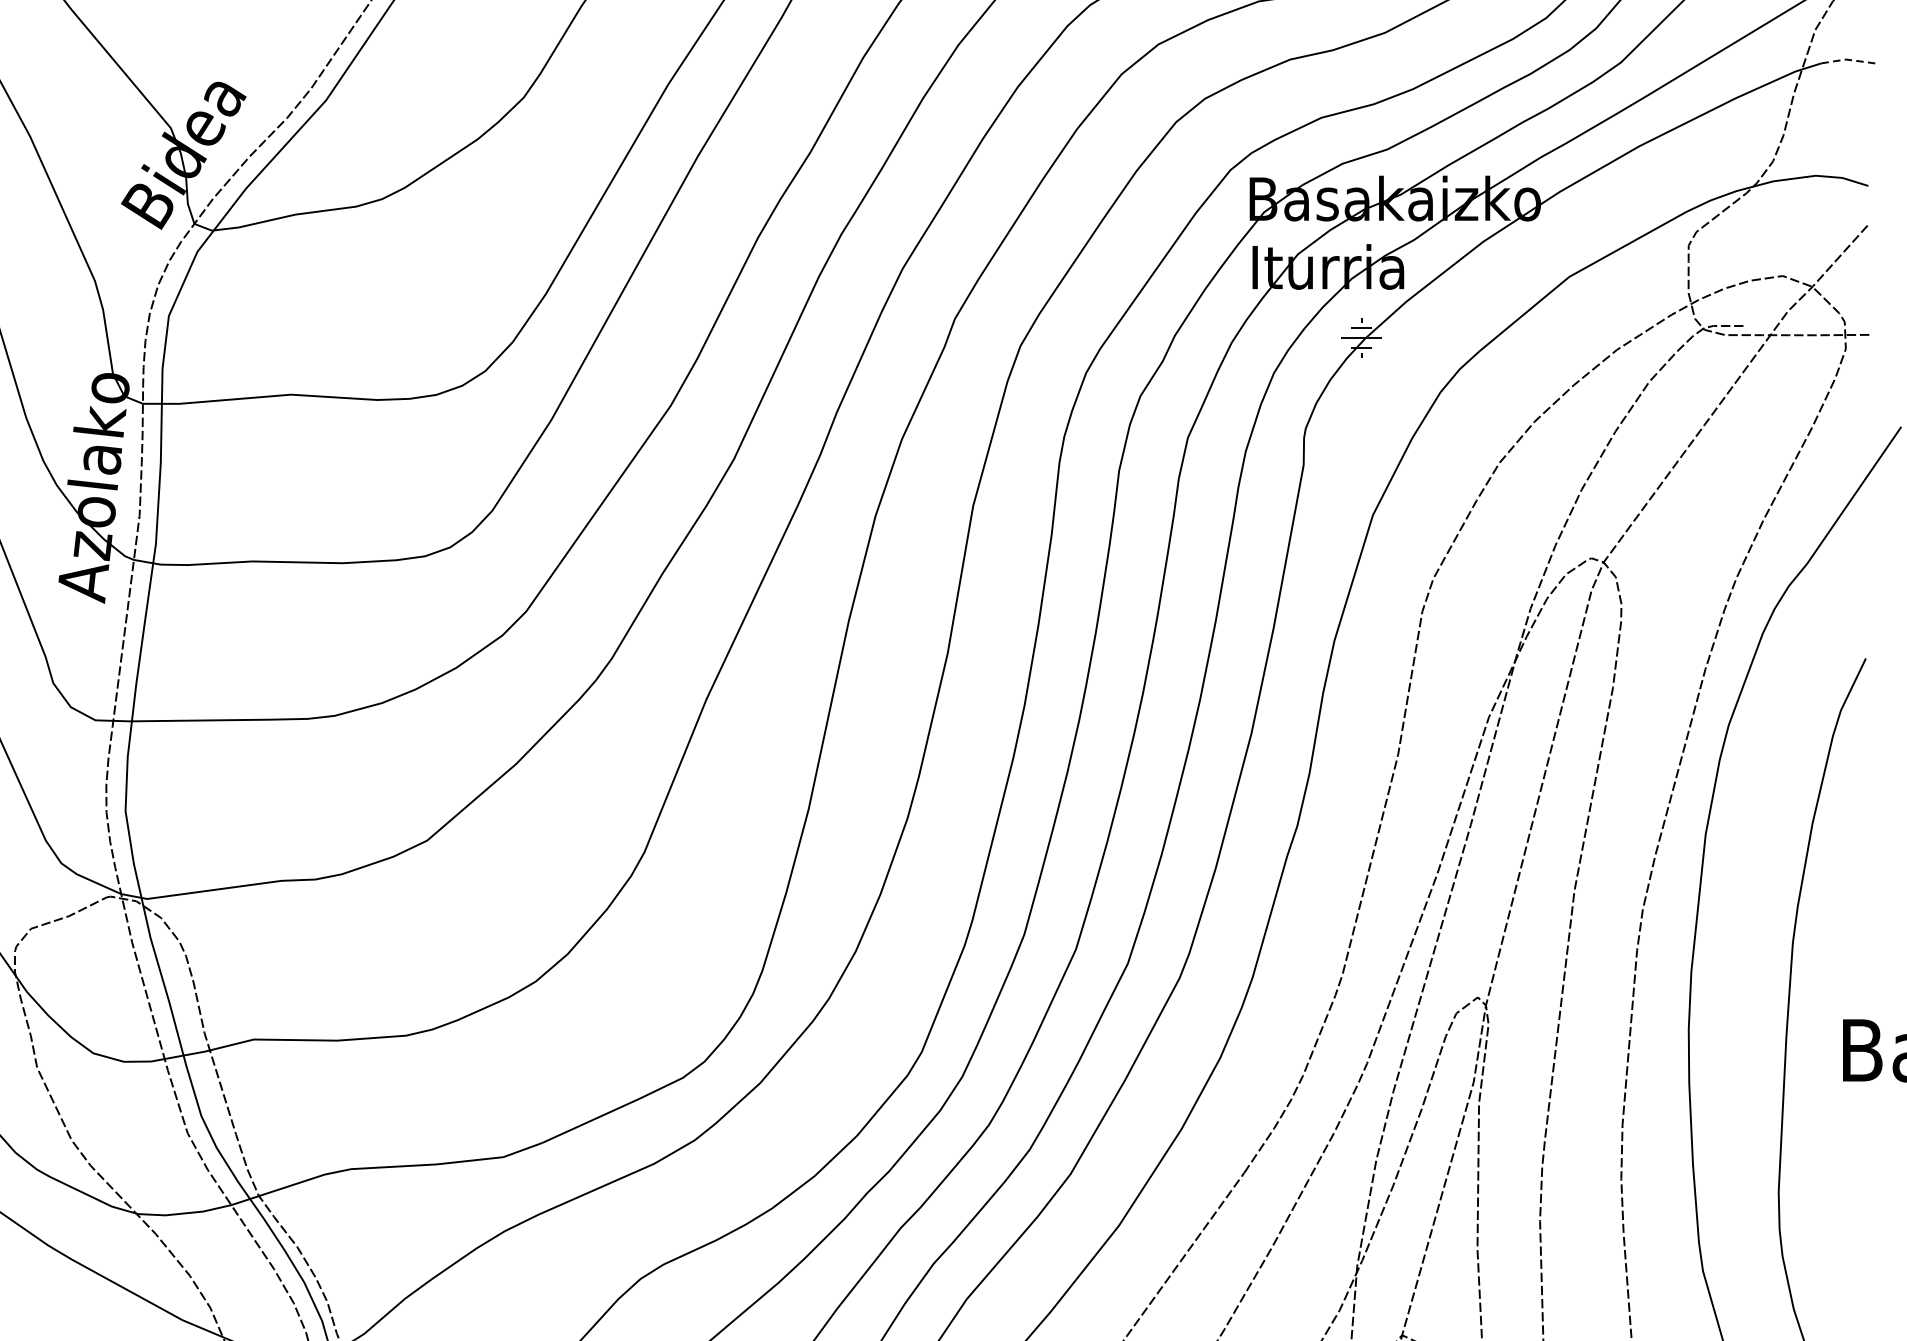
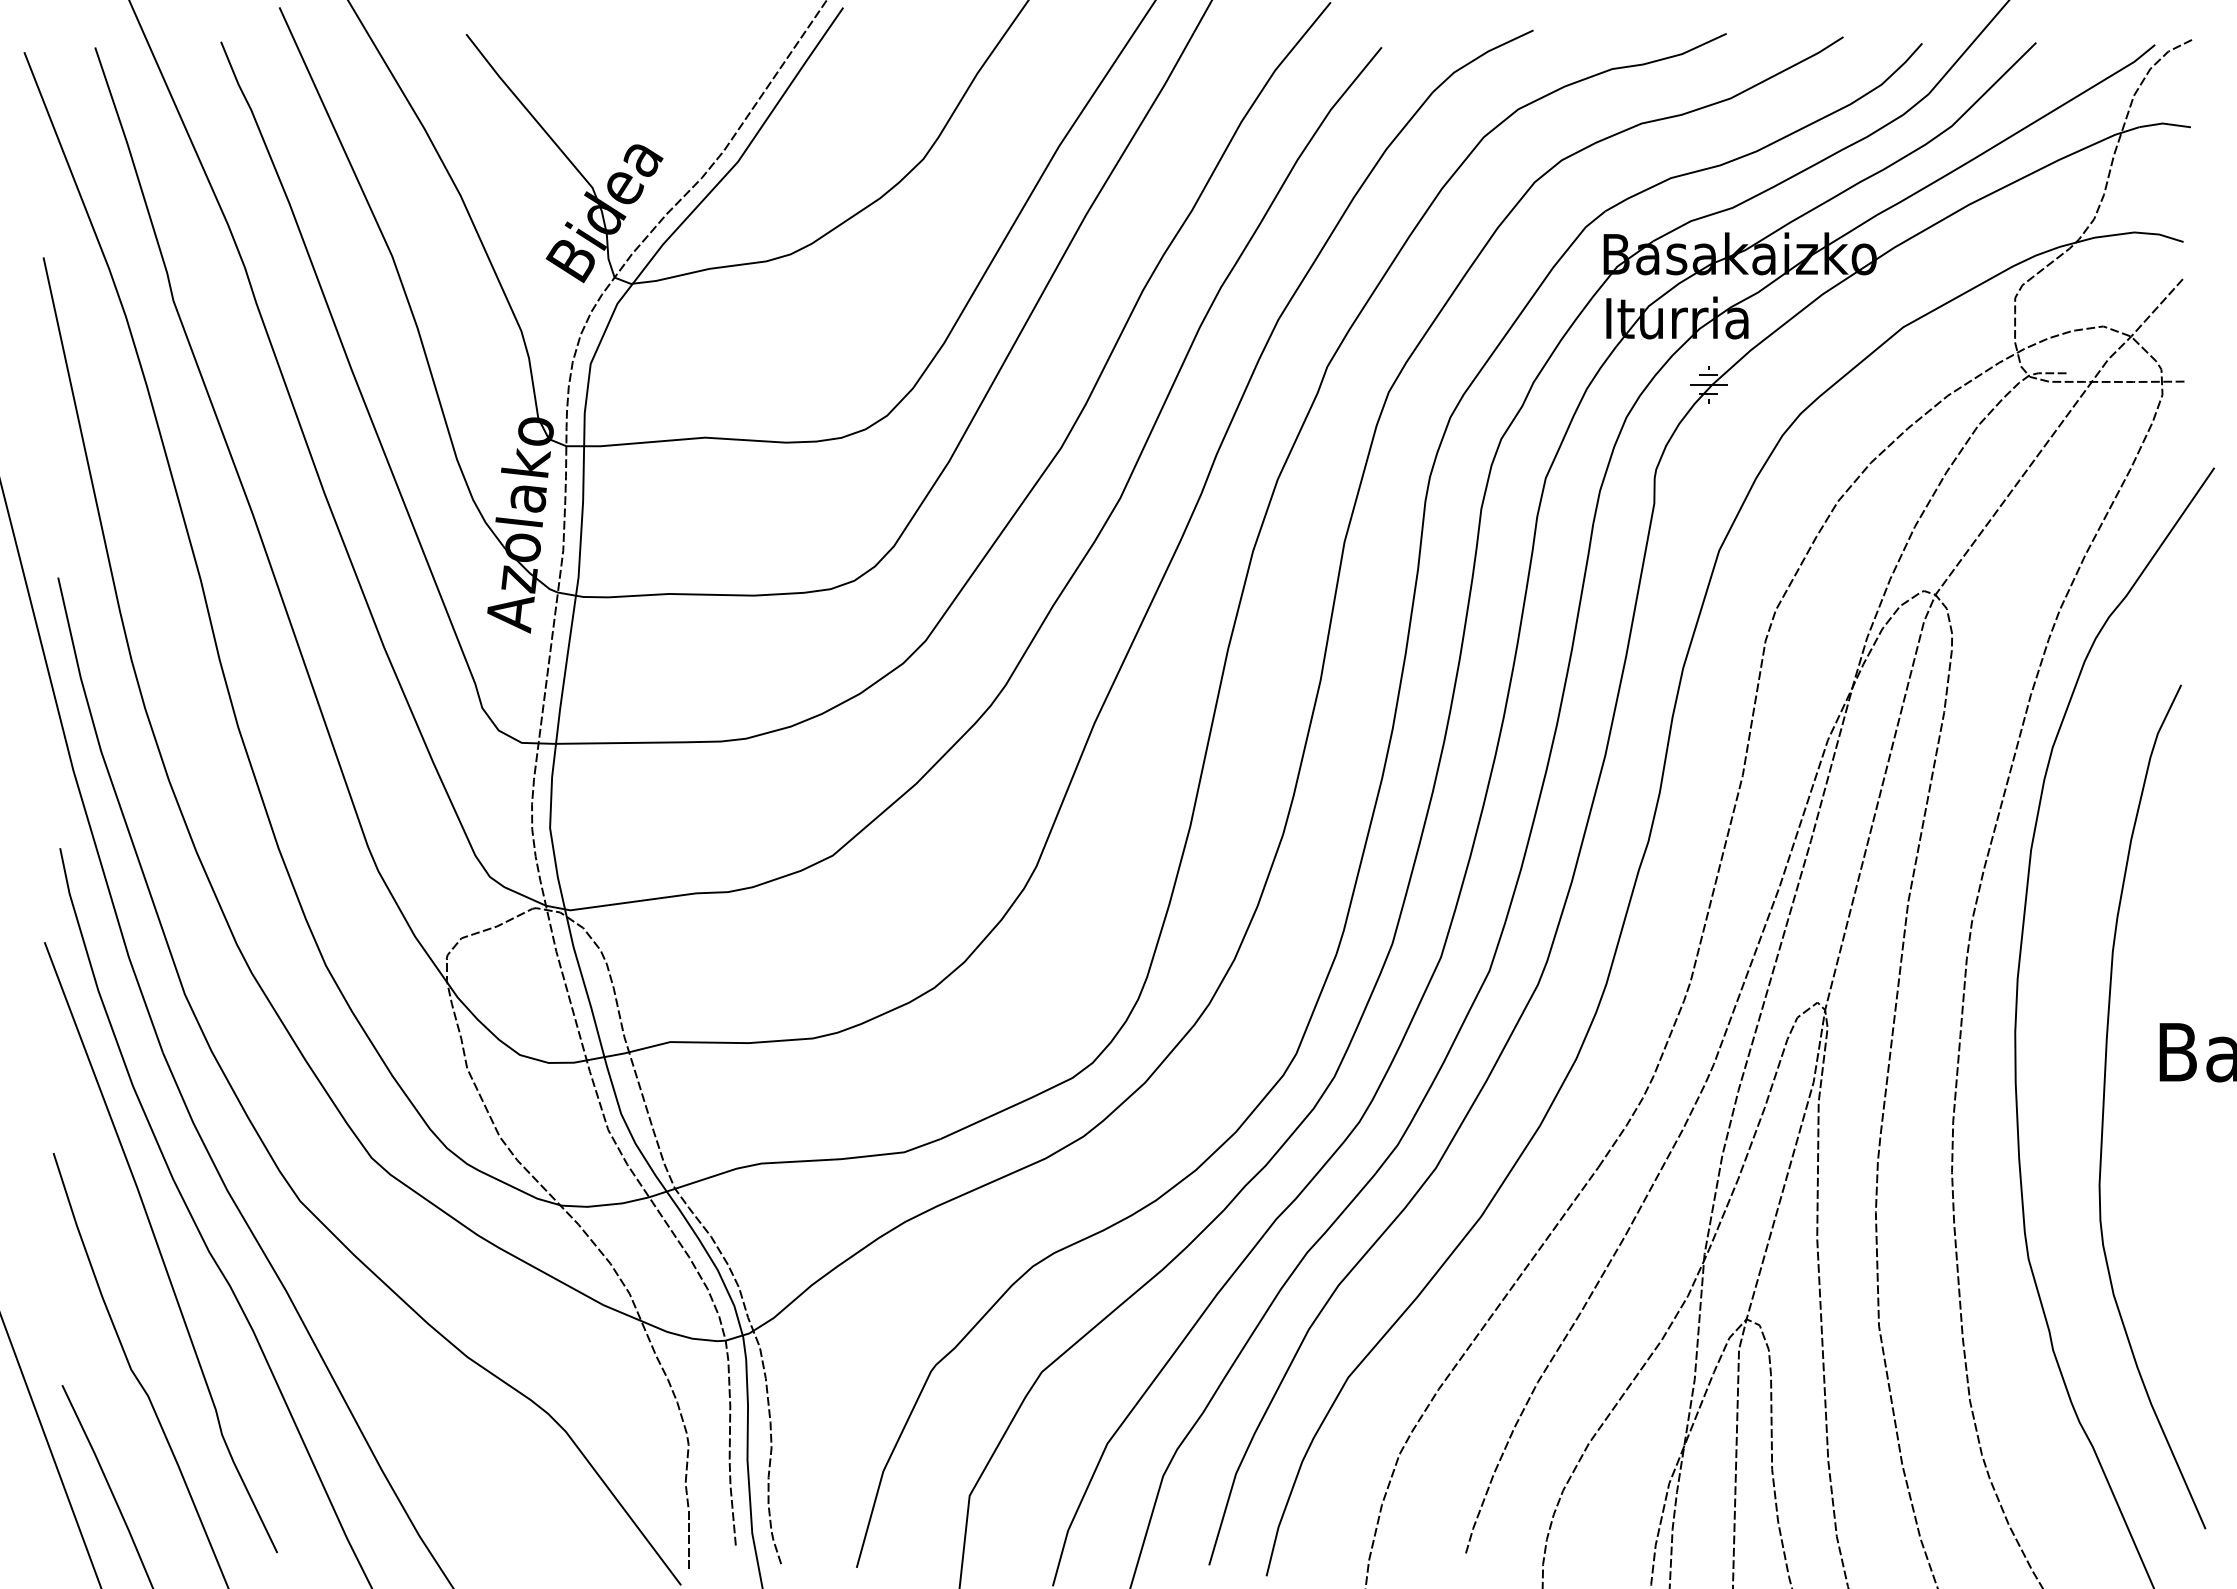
line: (1847, 59) -> (2164, 123), dashed -> solid

